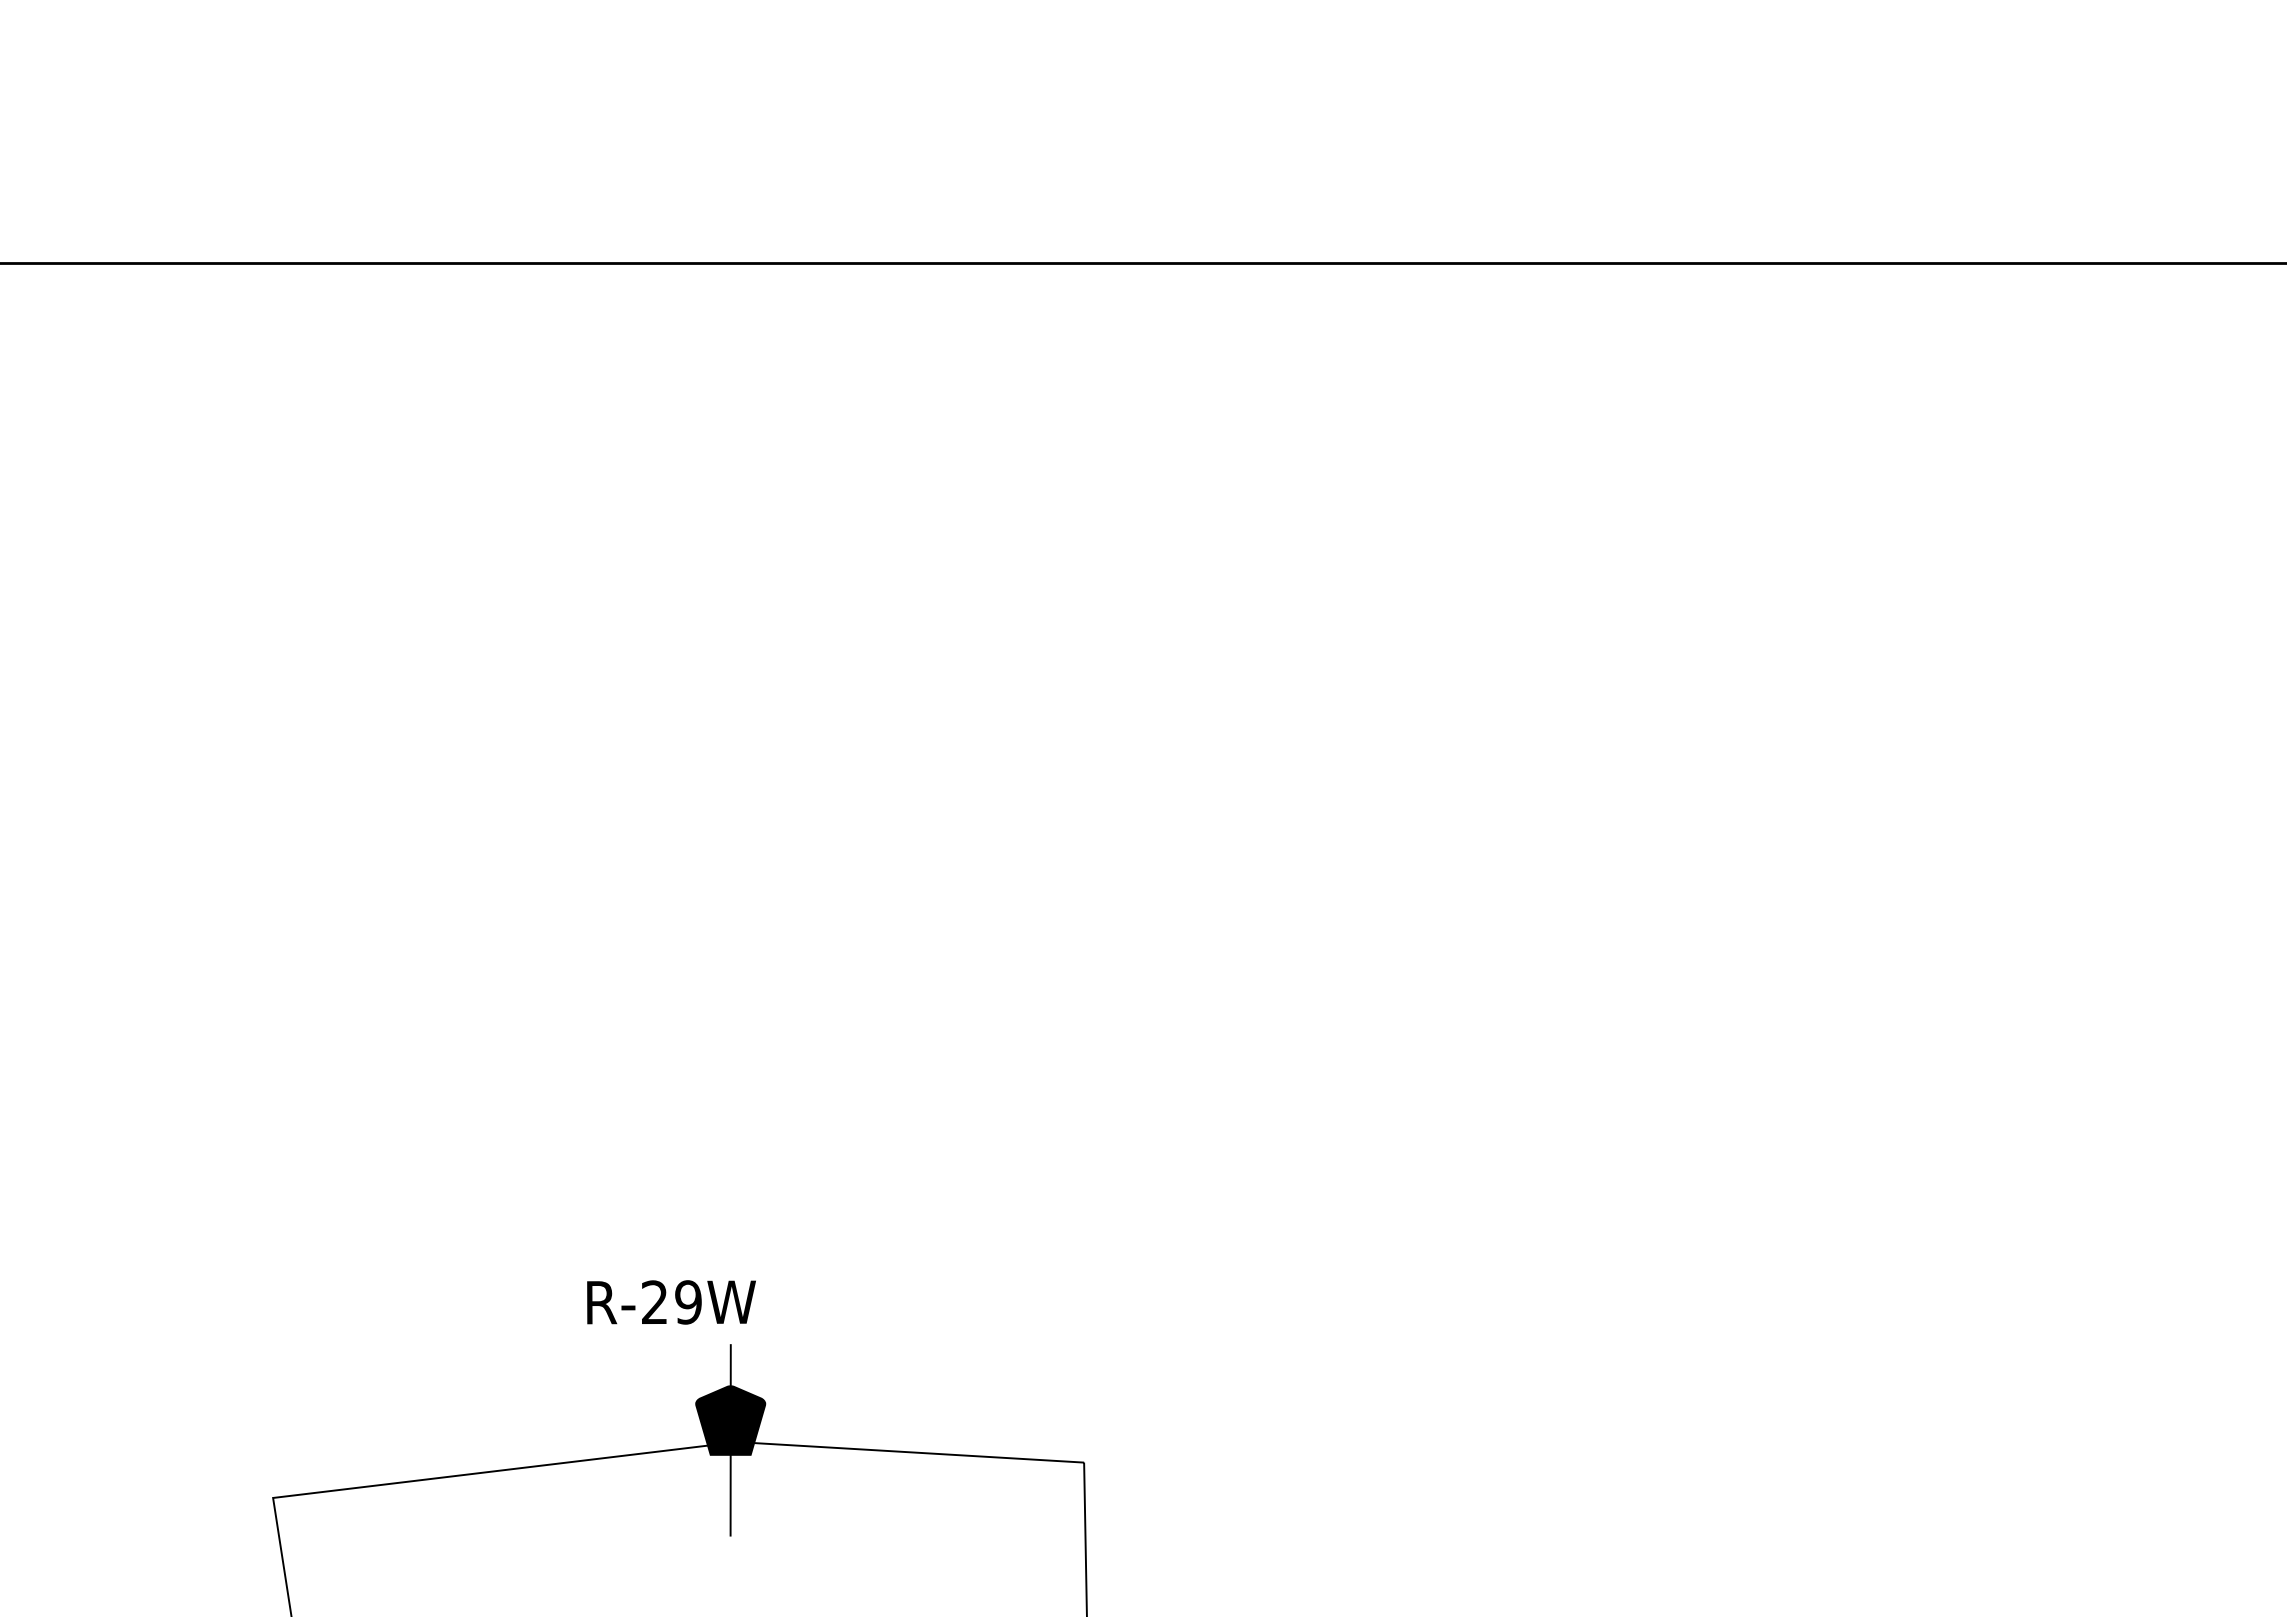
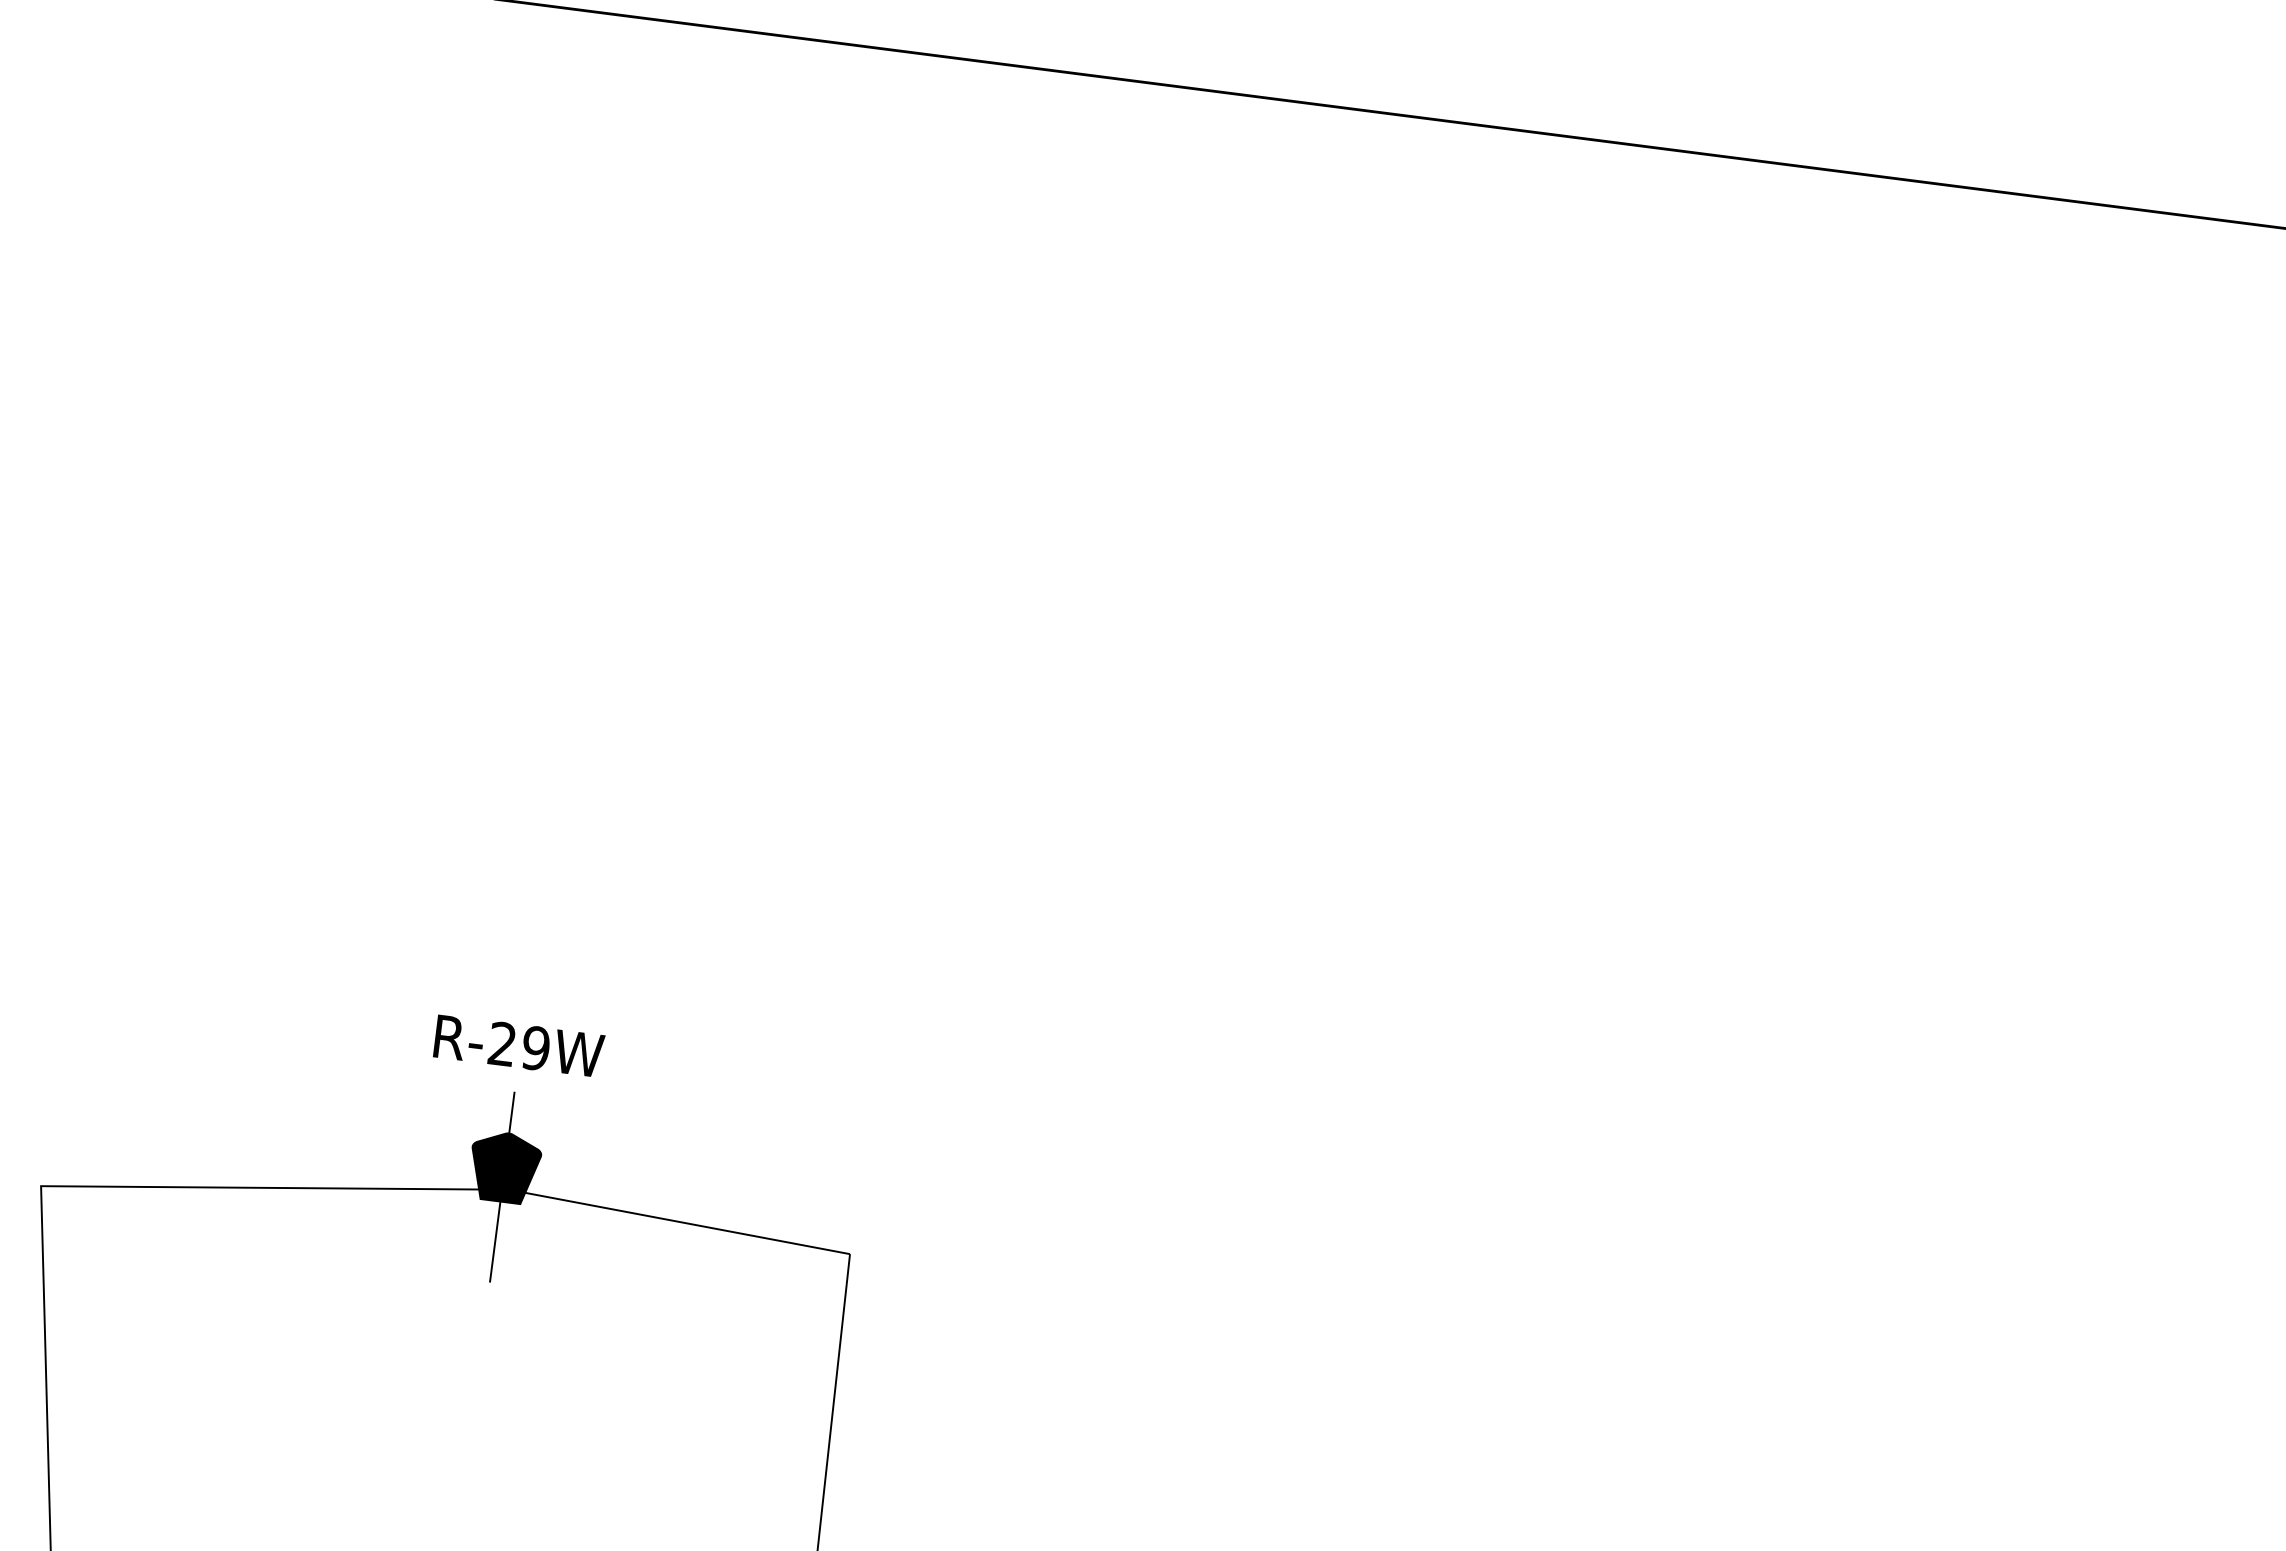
text: (671, 1302) -> (519, 1046), moved

